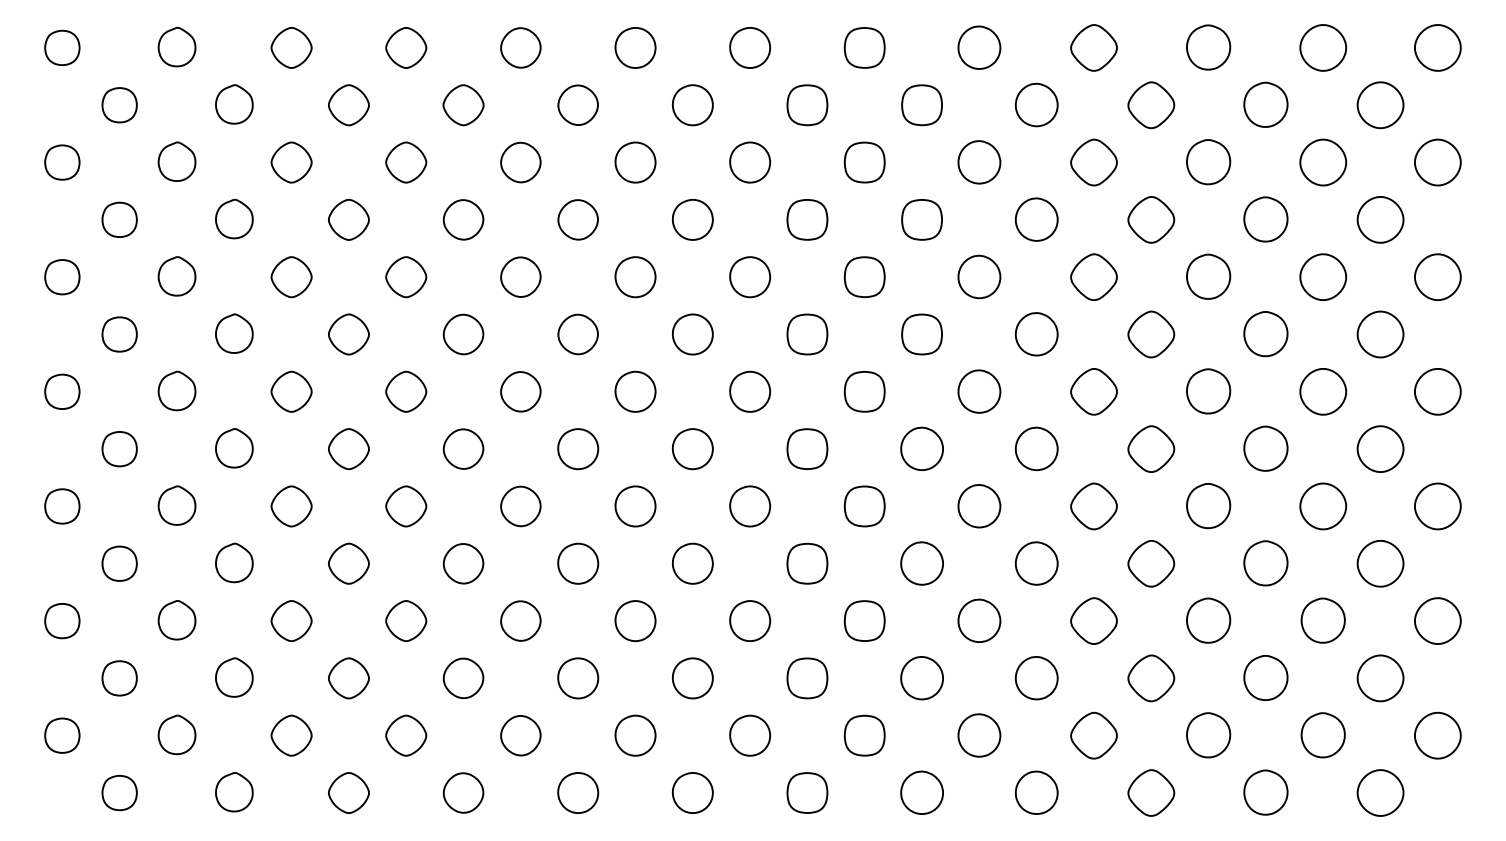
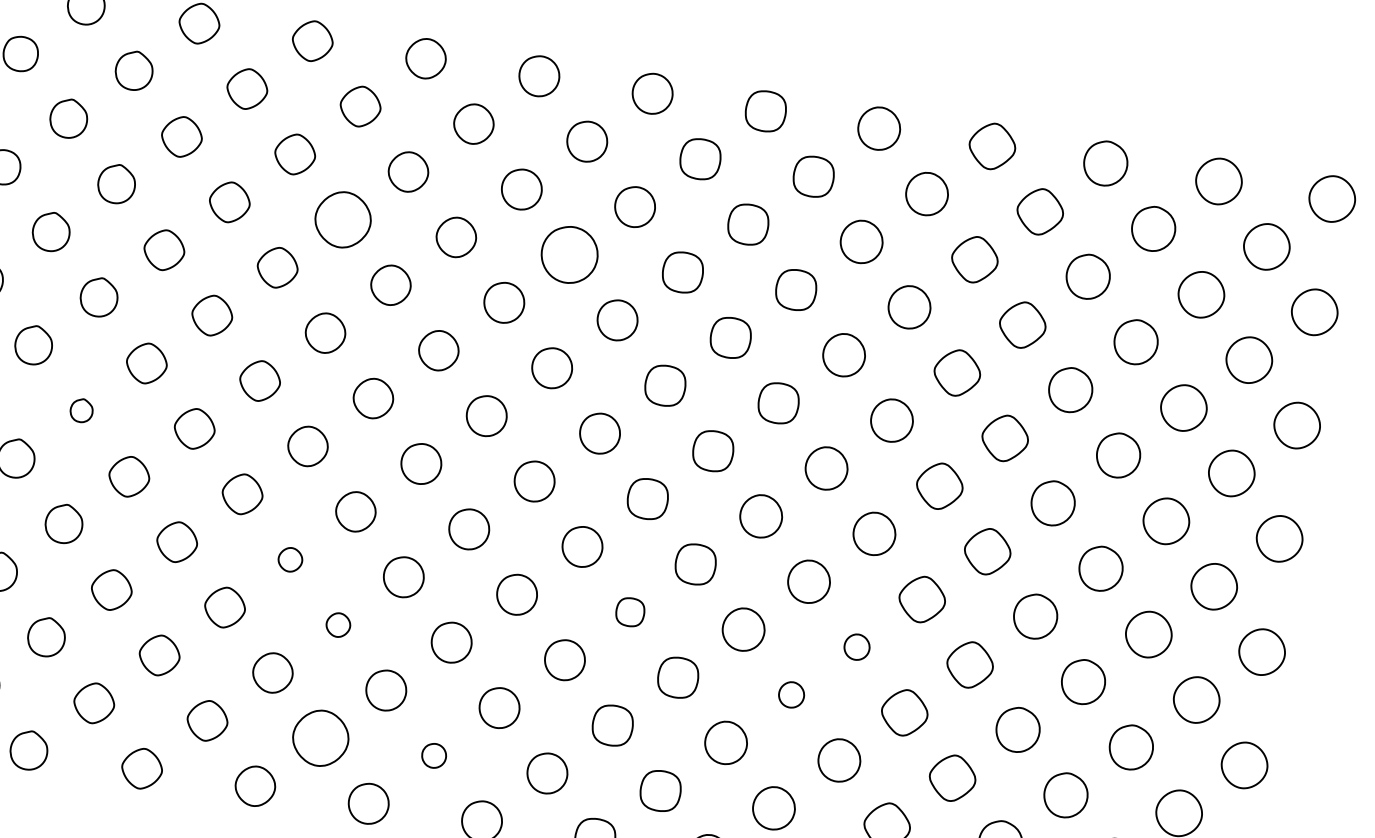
part: (463, 219) -> (343, 219), size x1.4
part: (692, 219) -> (569, 254), size x1.4
part: (234, 448) -> (81, 410), size x0.6
part: (463, 563) -> (290, 559), size x0.6
part: (807, 563) -> (630, 612), size x0.7
part: (1036, 563) -> (856, 647), size x0.6
part: (520, 620) -> (338, 624), size x0.6
part: (979, 620) -> (791, 694), size x0.6
part: (520, 735) -> (320, 738), size x1.4
part: (635, 735) -> (434, 755), size x0.6

